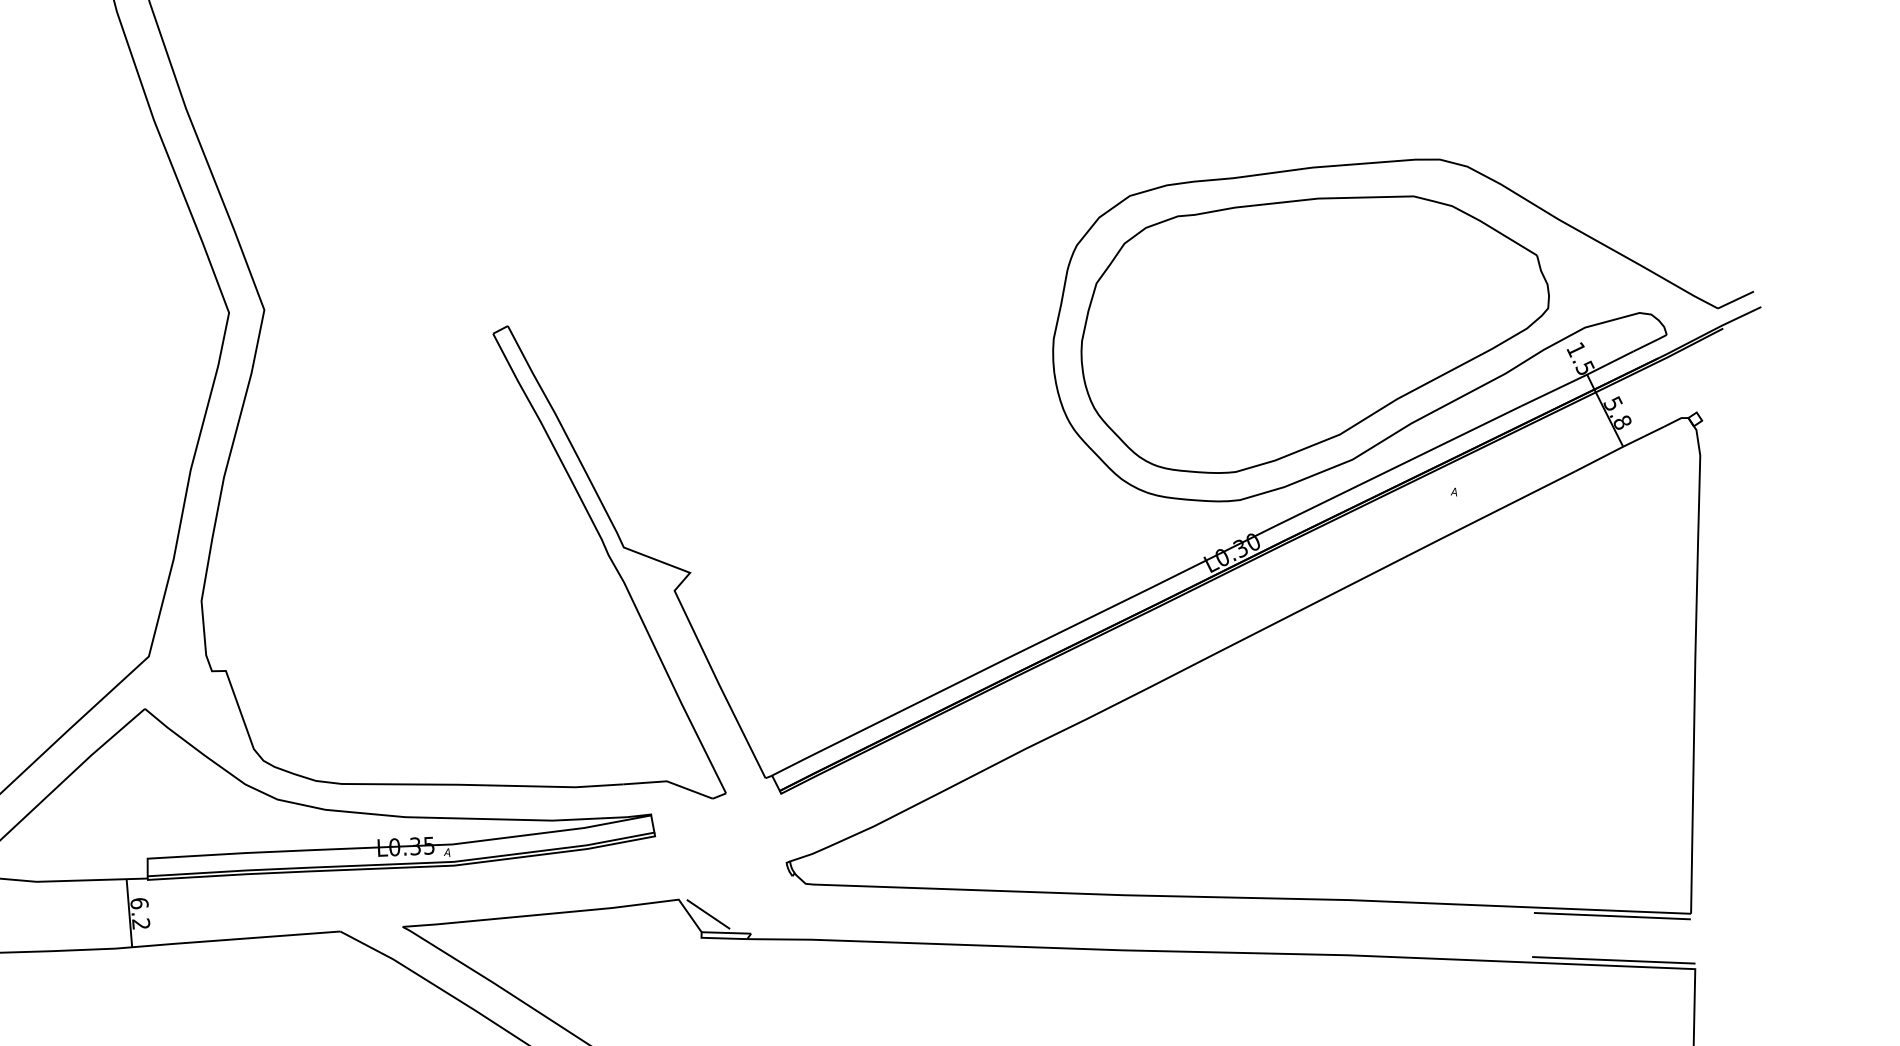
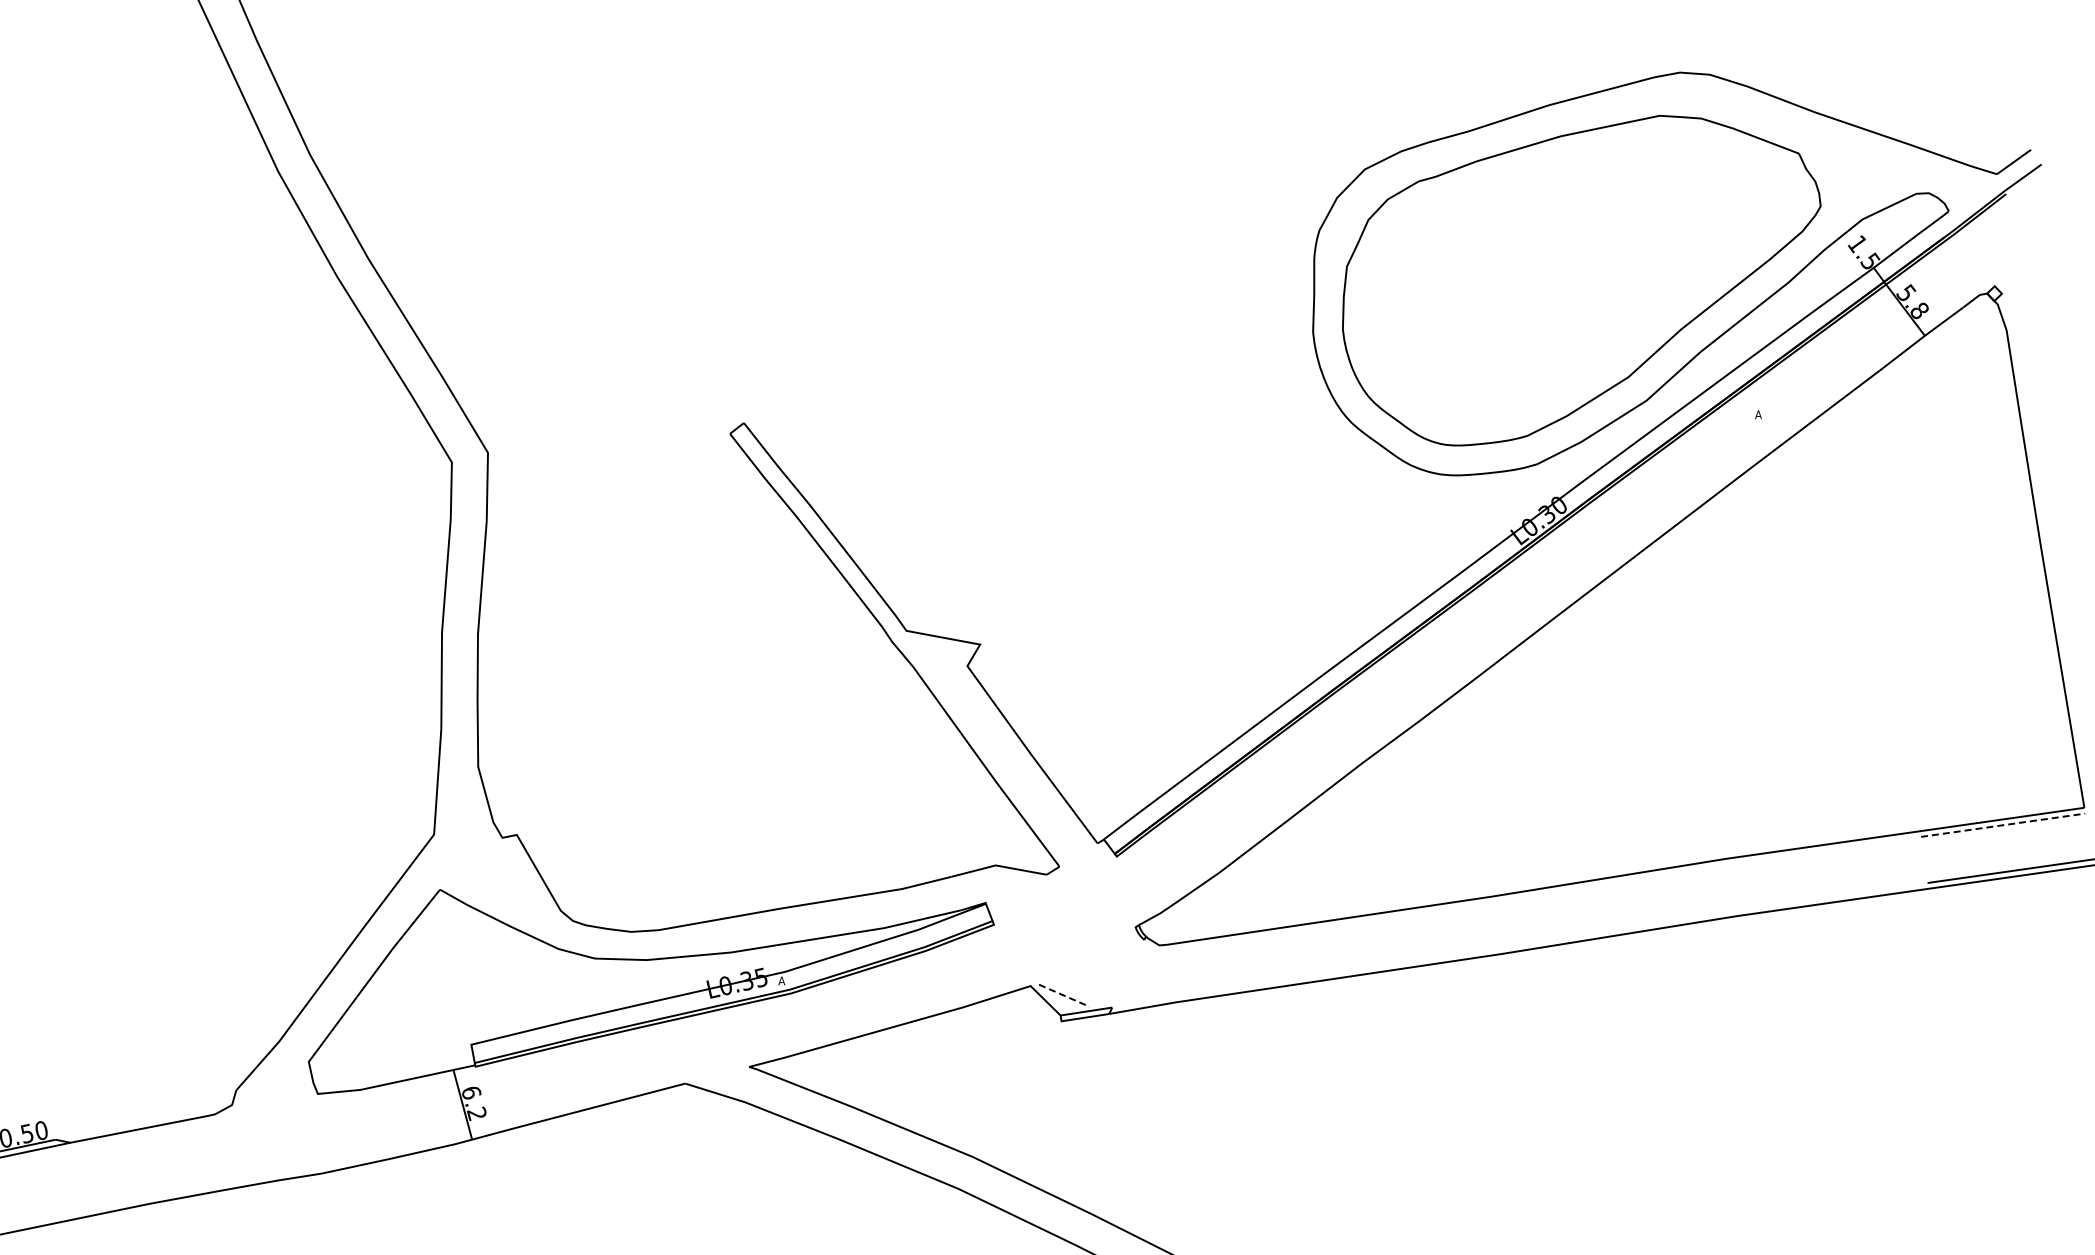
line: (708, 914) -> (1064, 995), solid -> dashed
line: (1612, 916) -> (2003, 825), solid -> dashed

